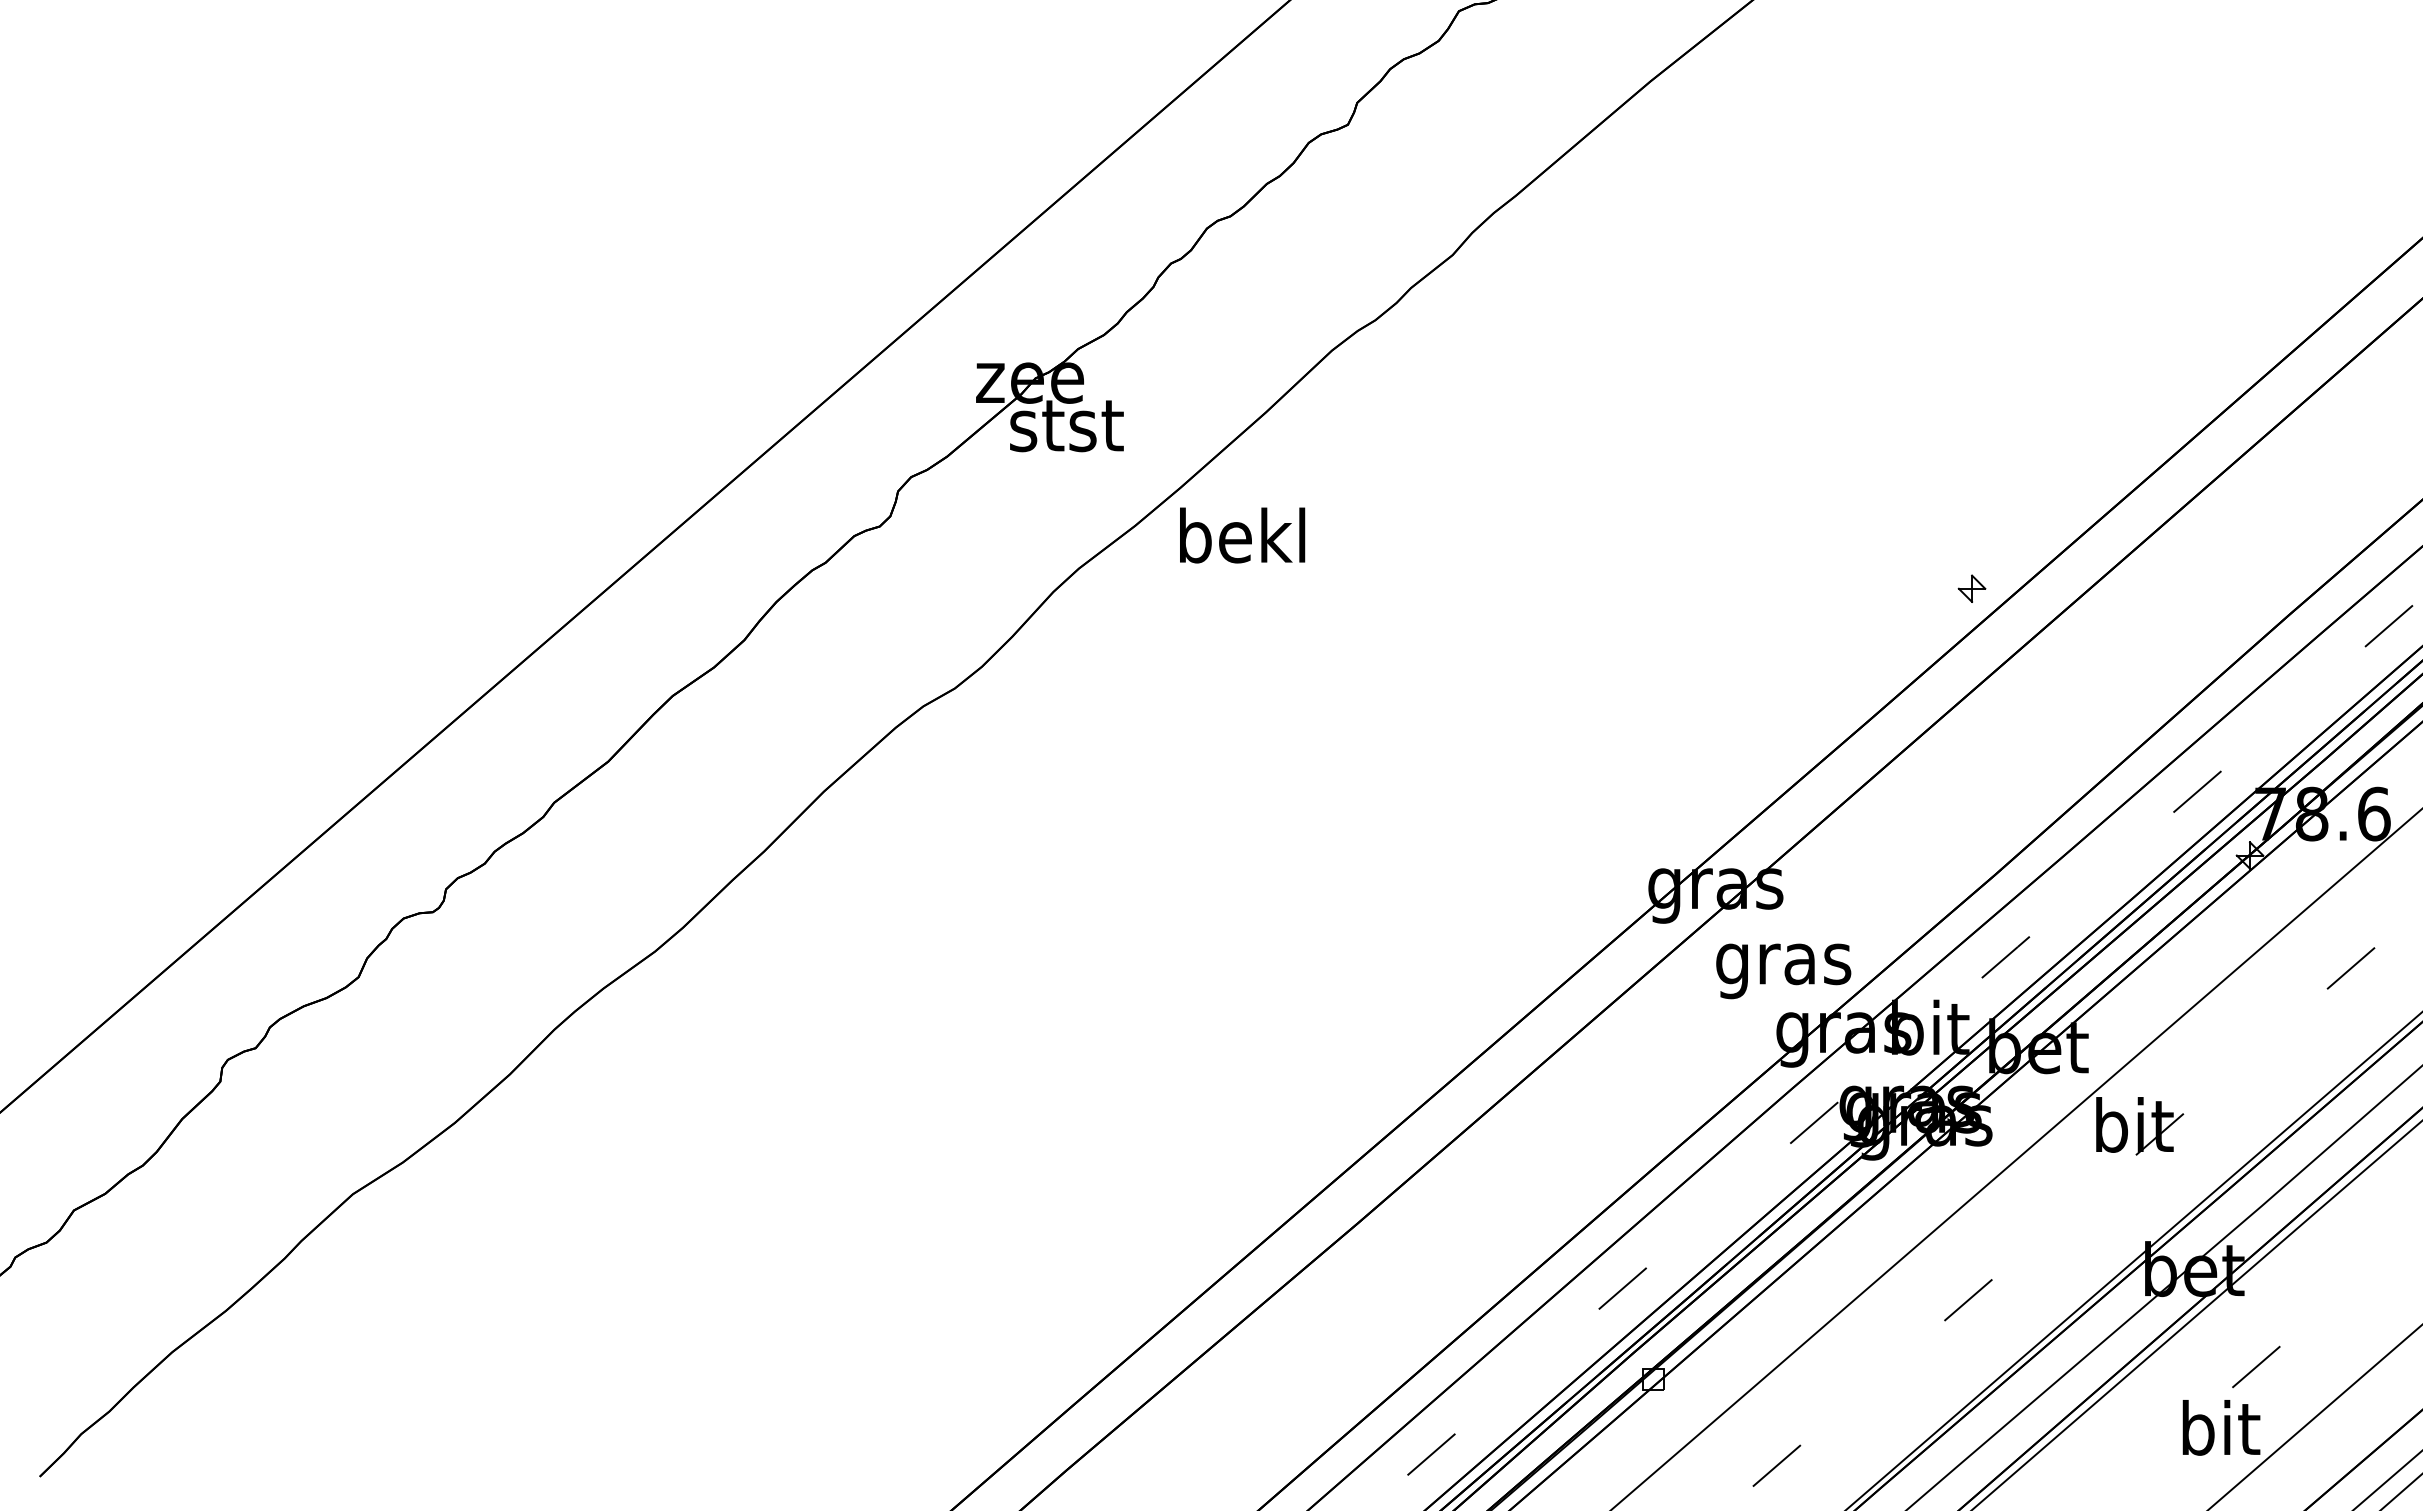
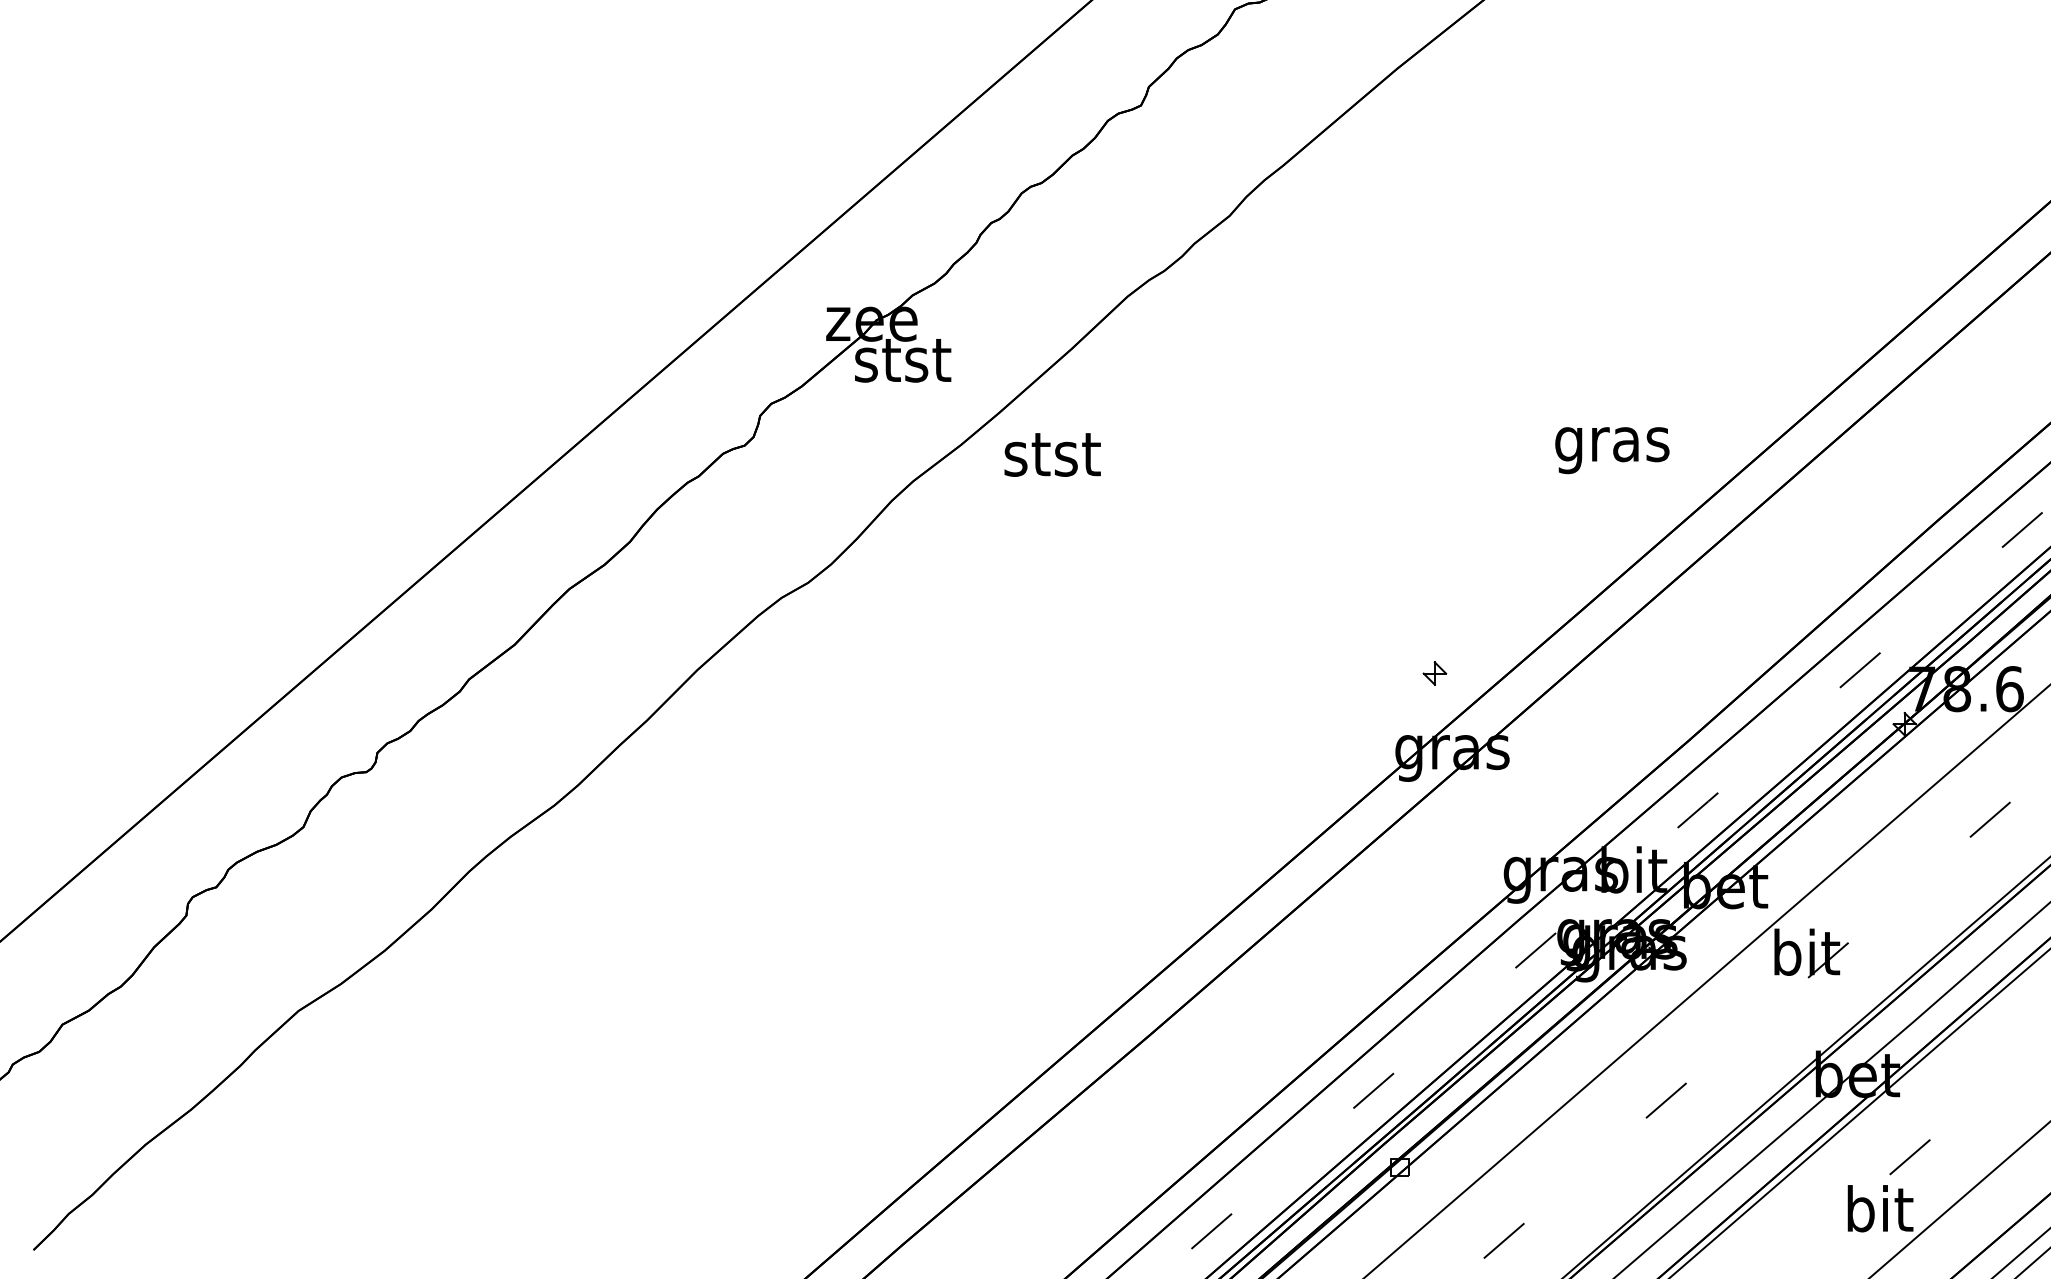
text: (1242, 535) -> (1051, 453), bekl -> stst
part: (1971, 588) -> (1434, 673), moved
text: (1783, 971) -> (1612, 450), moved

